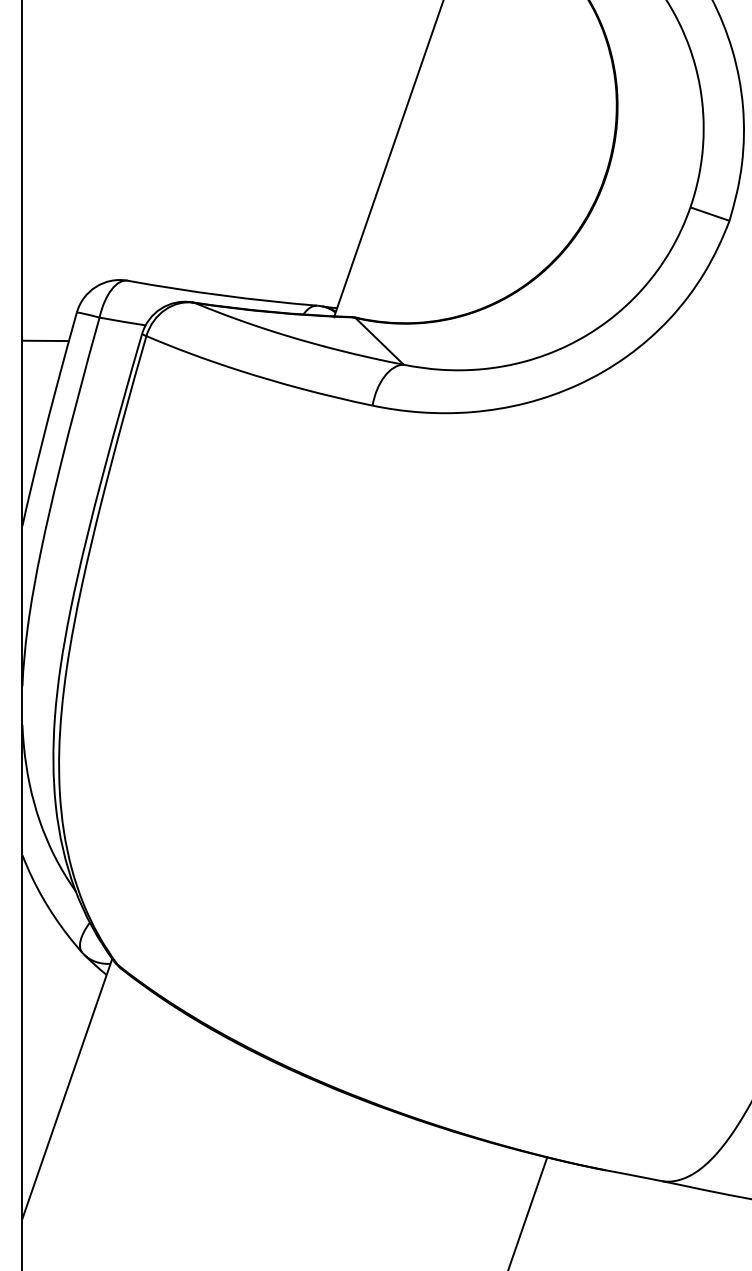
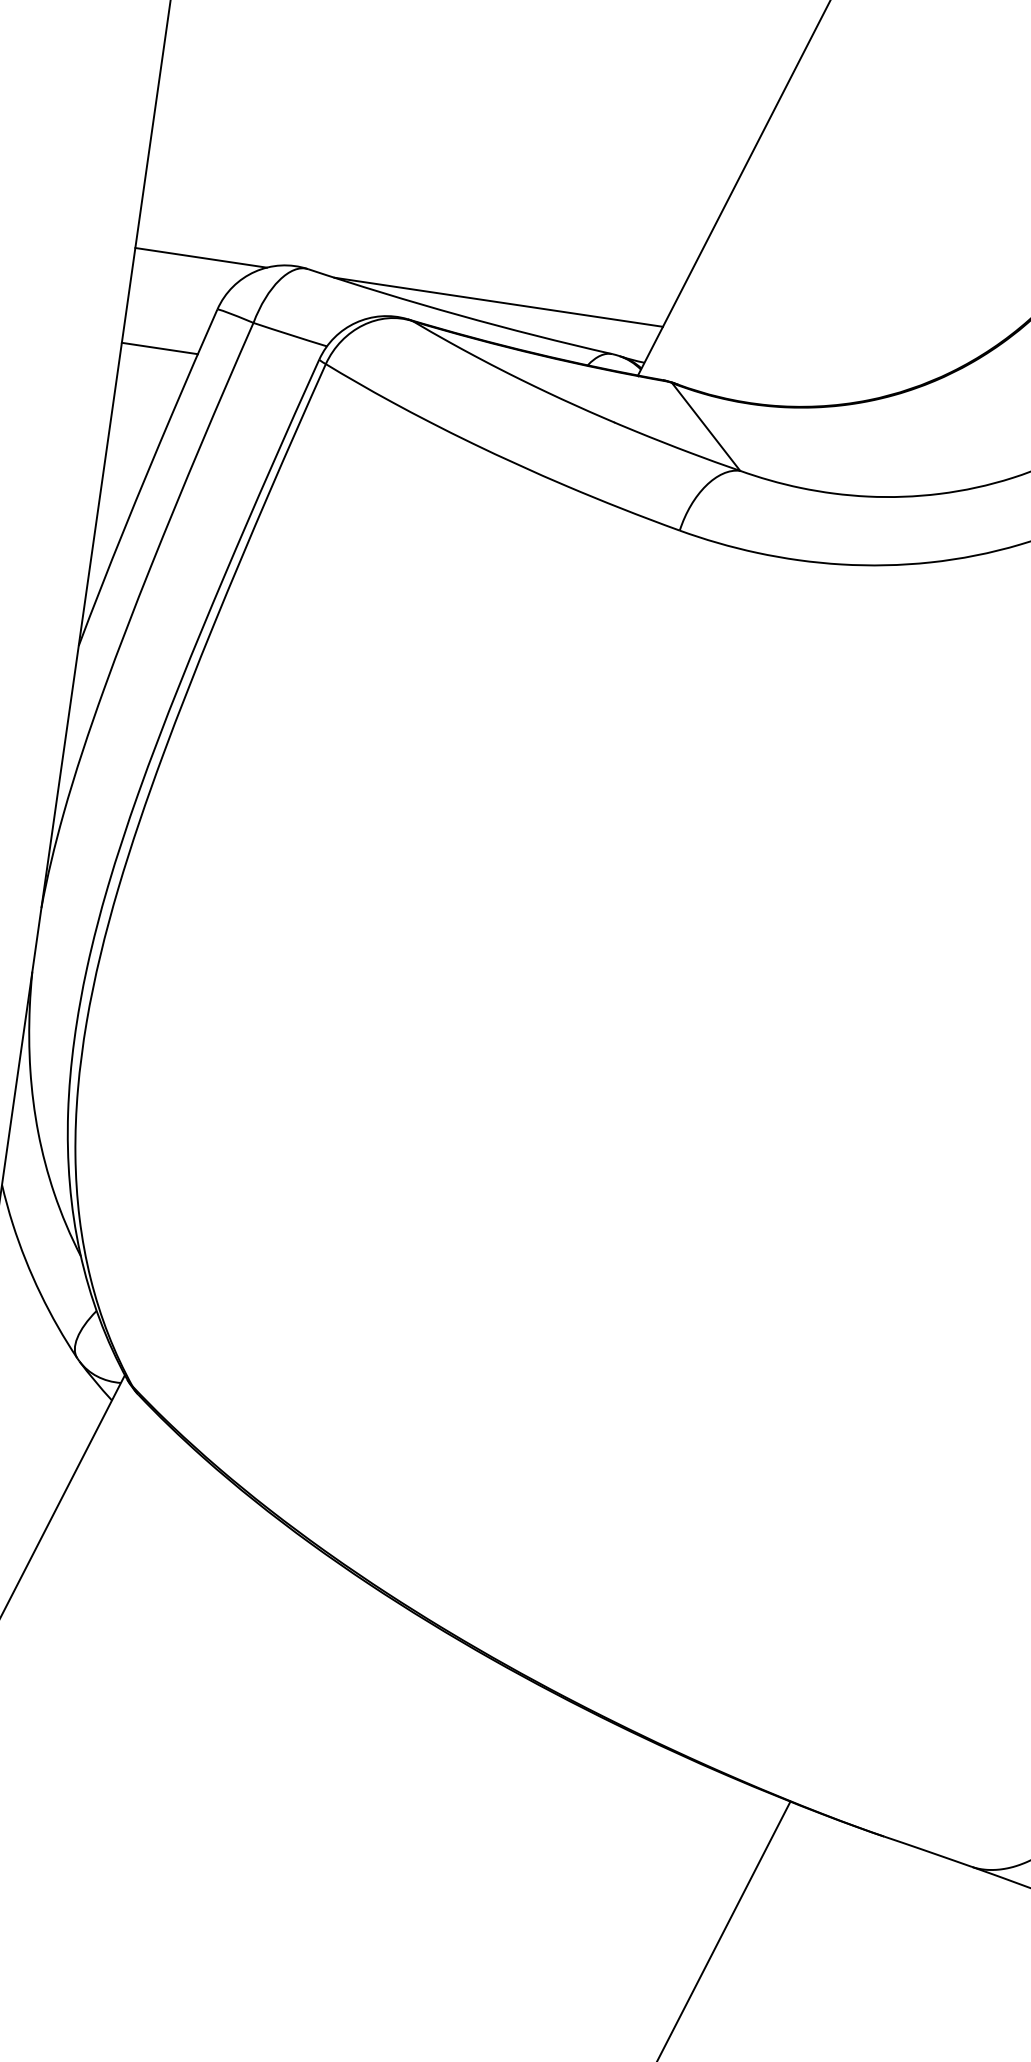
line: (62, 282) -> (200, 256), added
line: (244, 284) -> (498, 302), added

